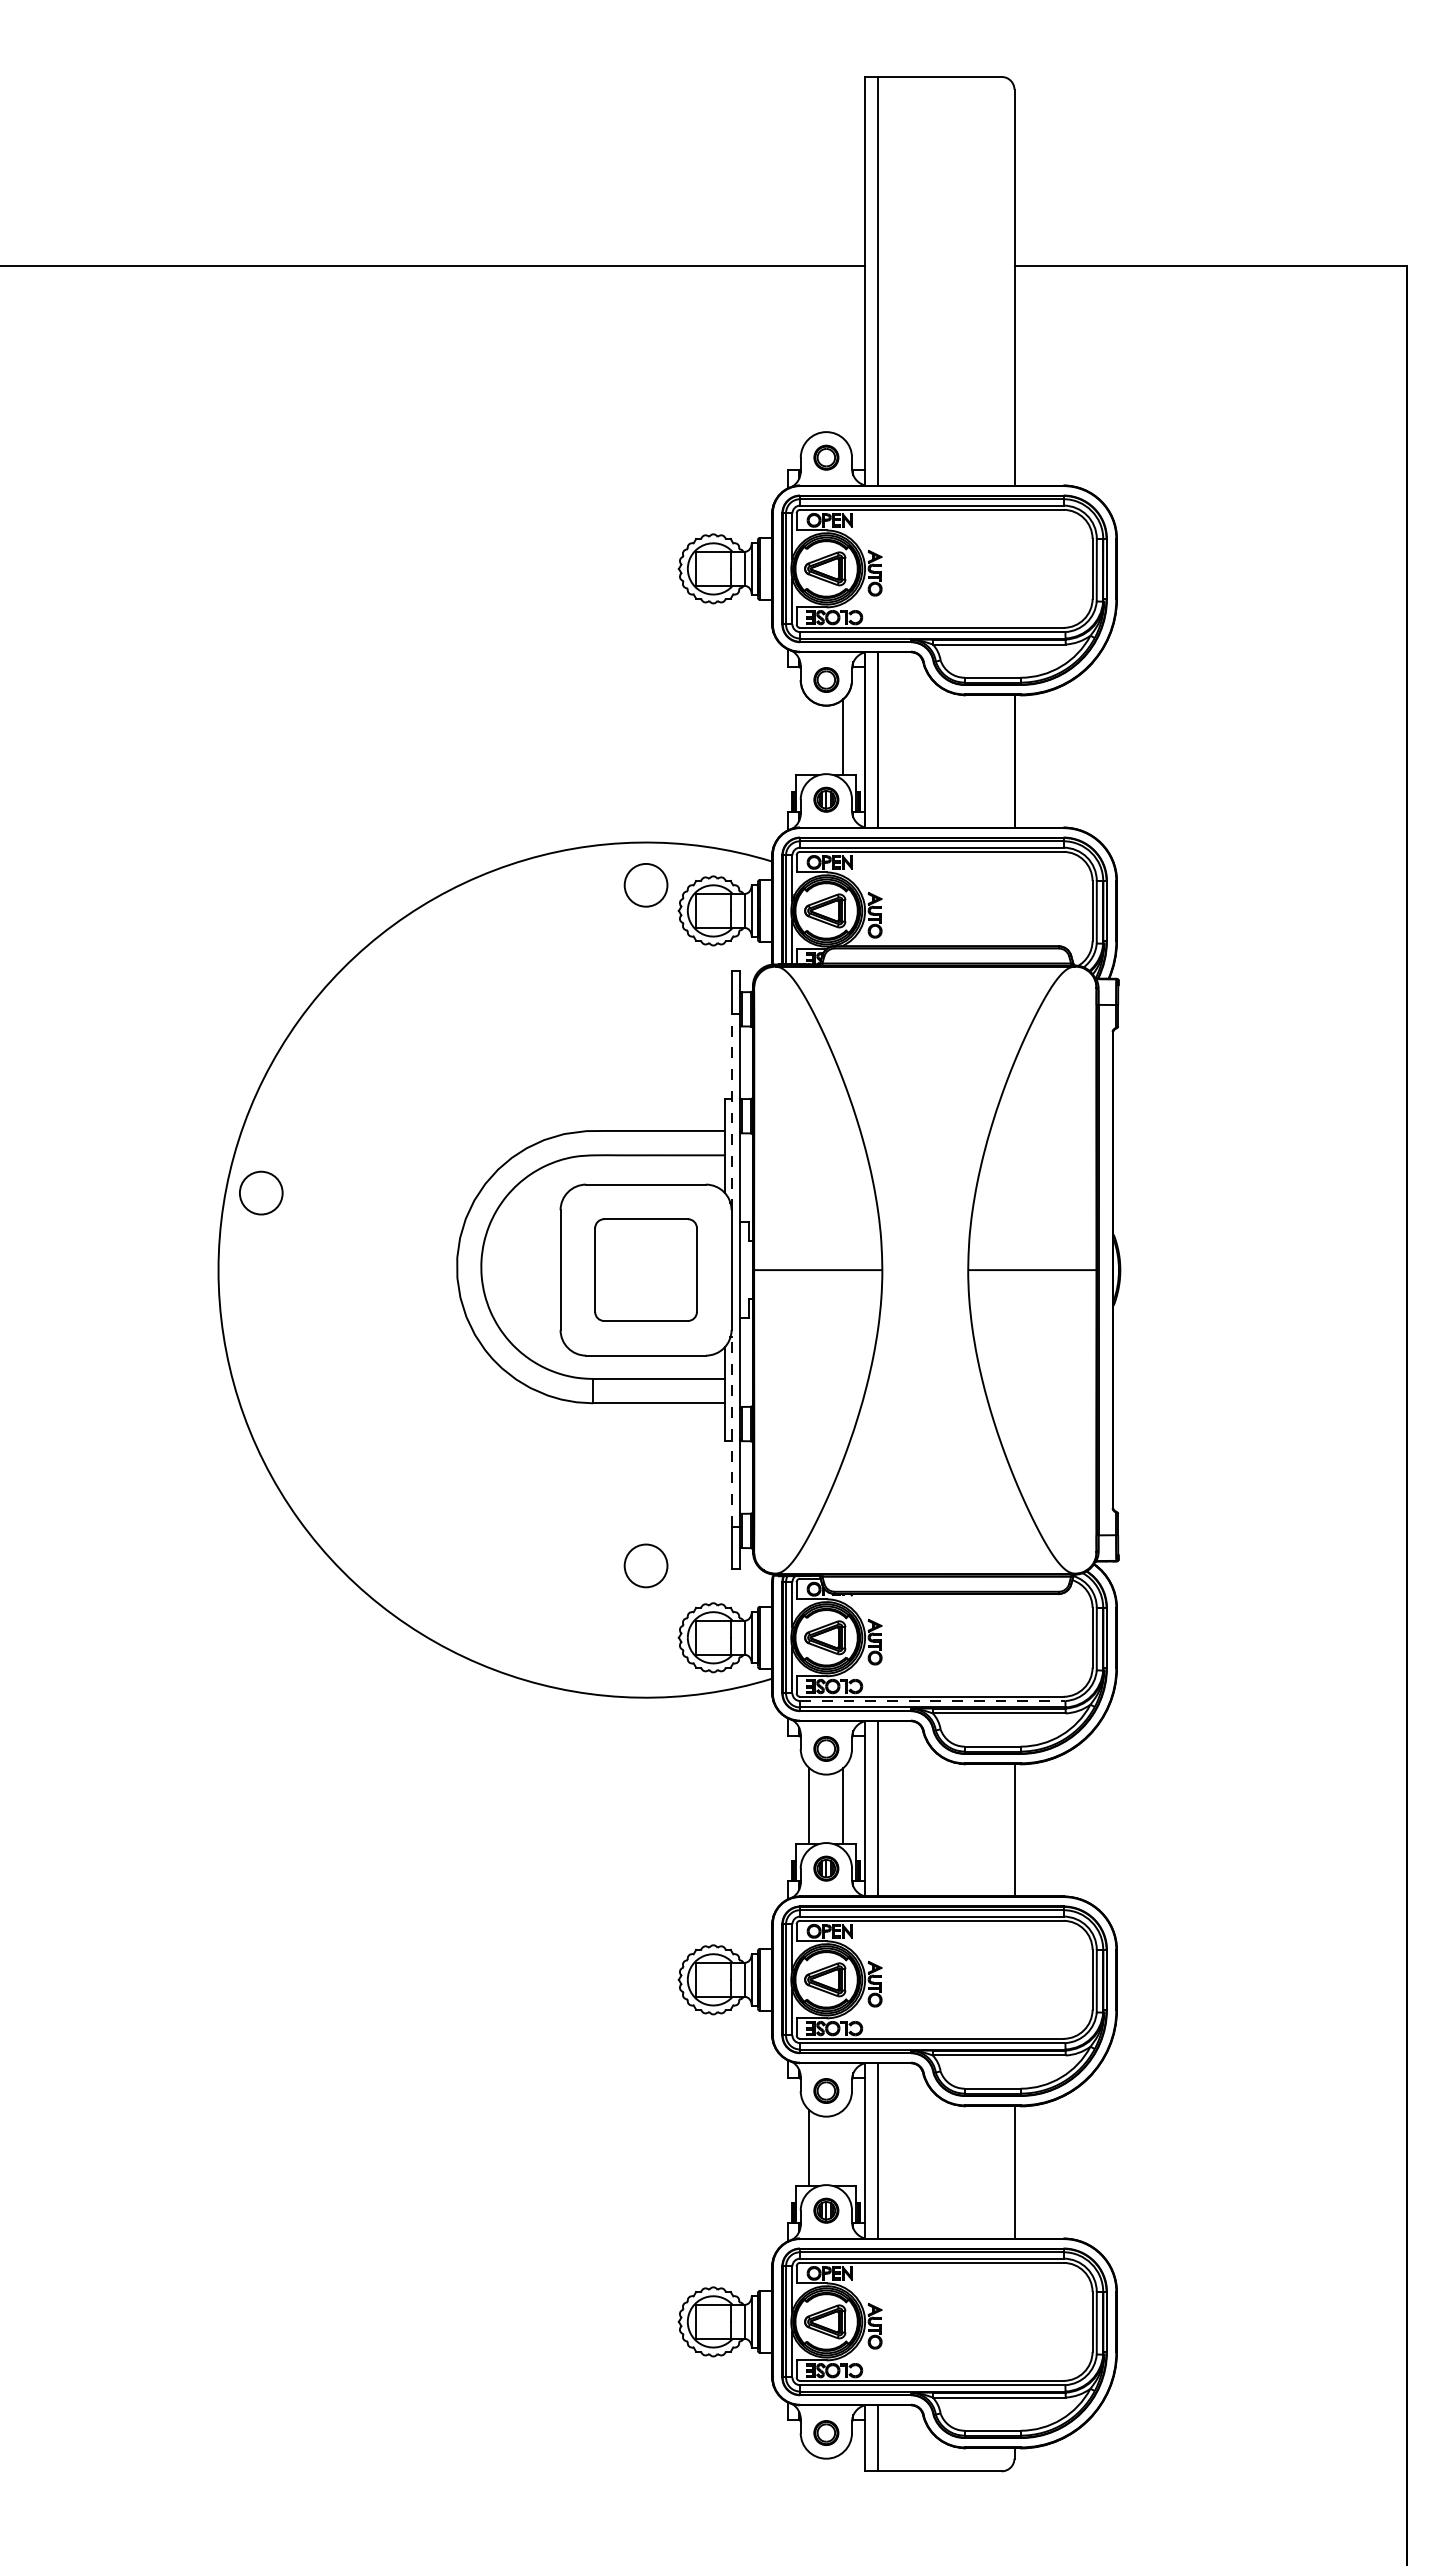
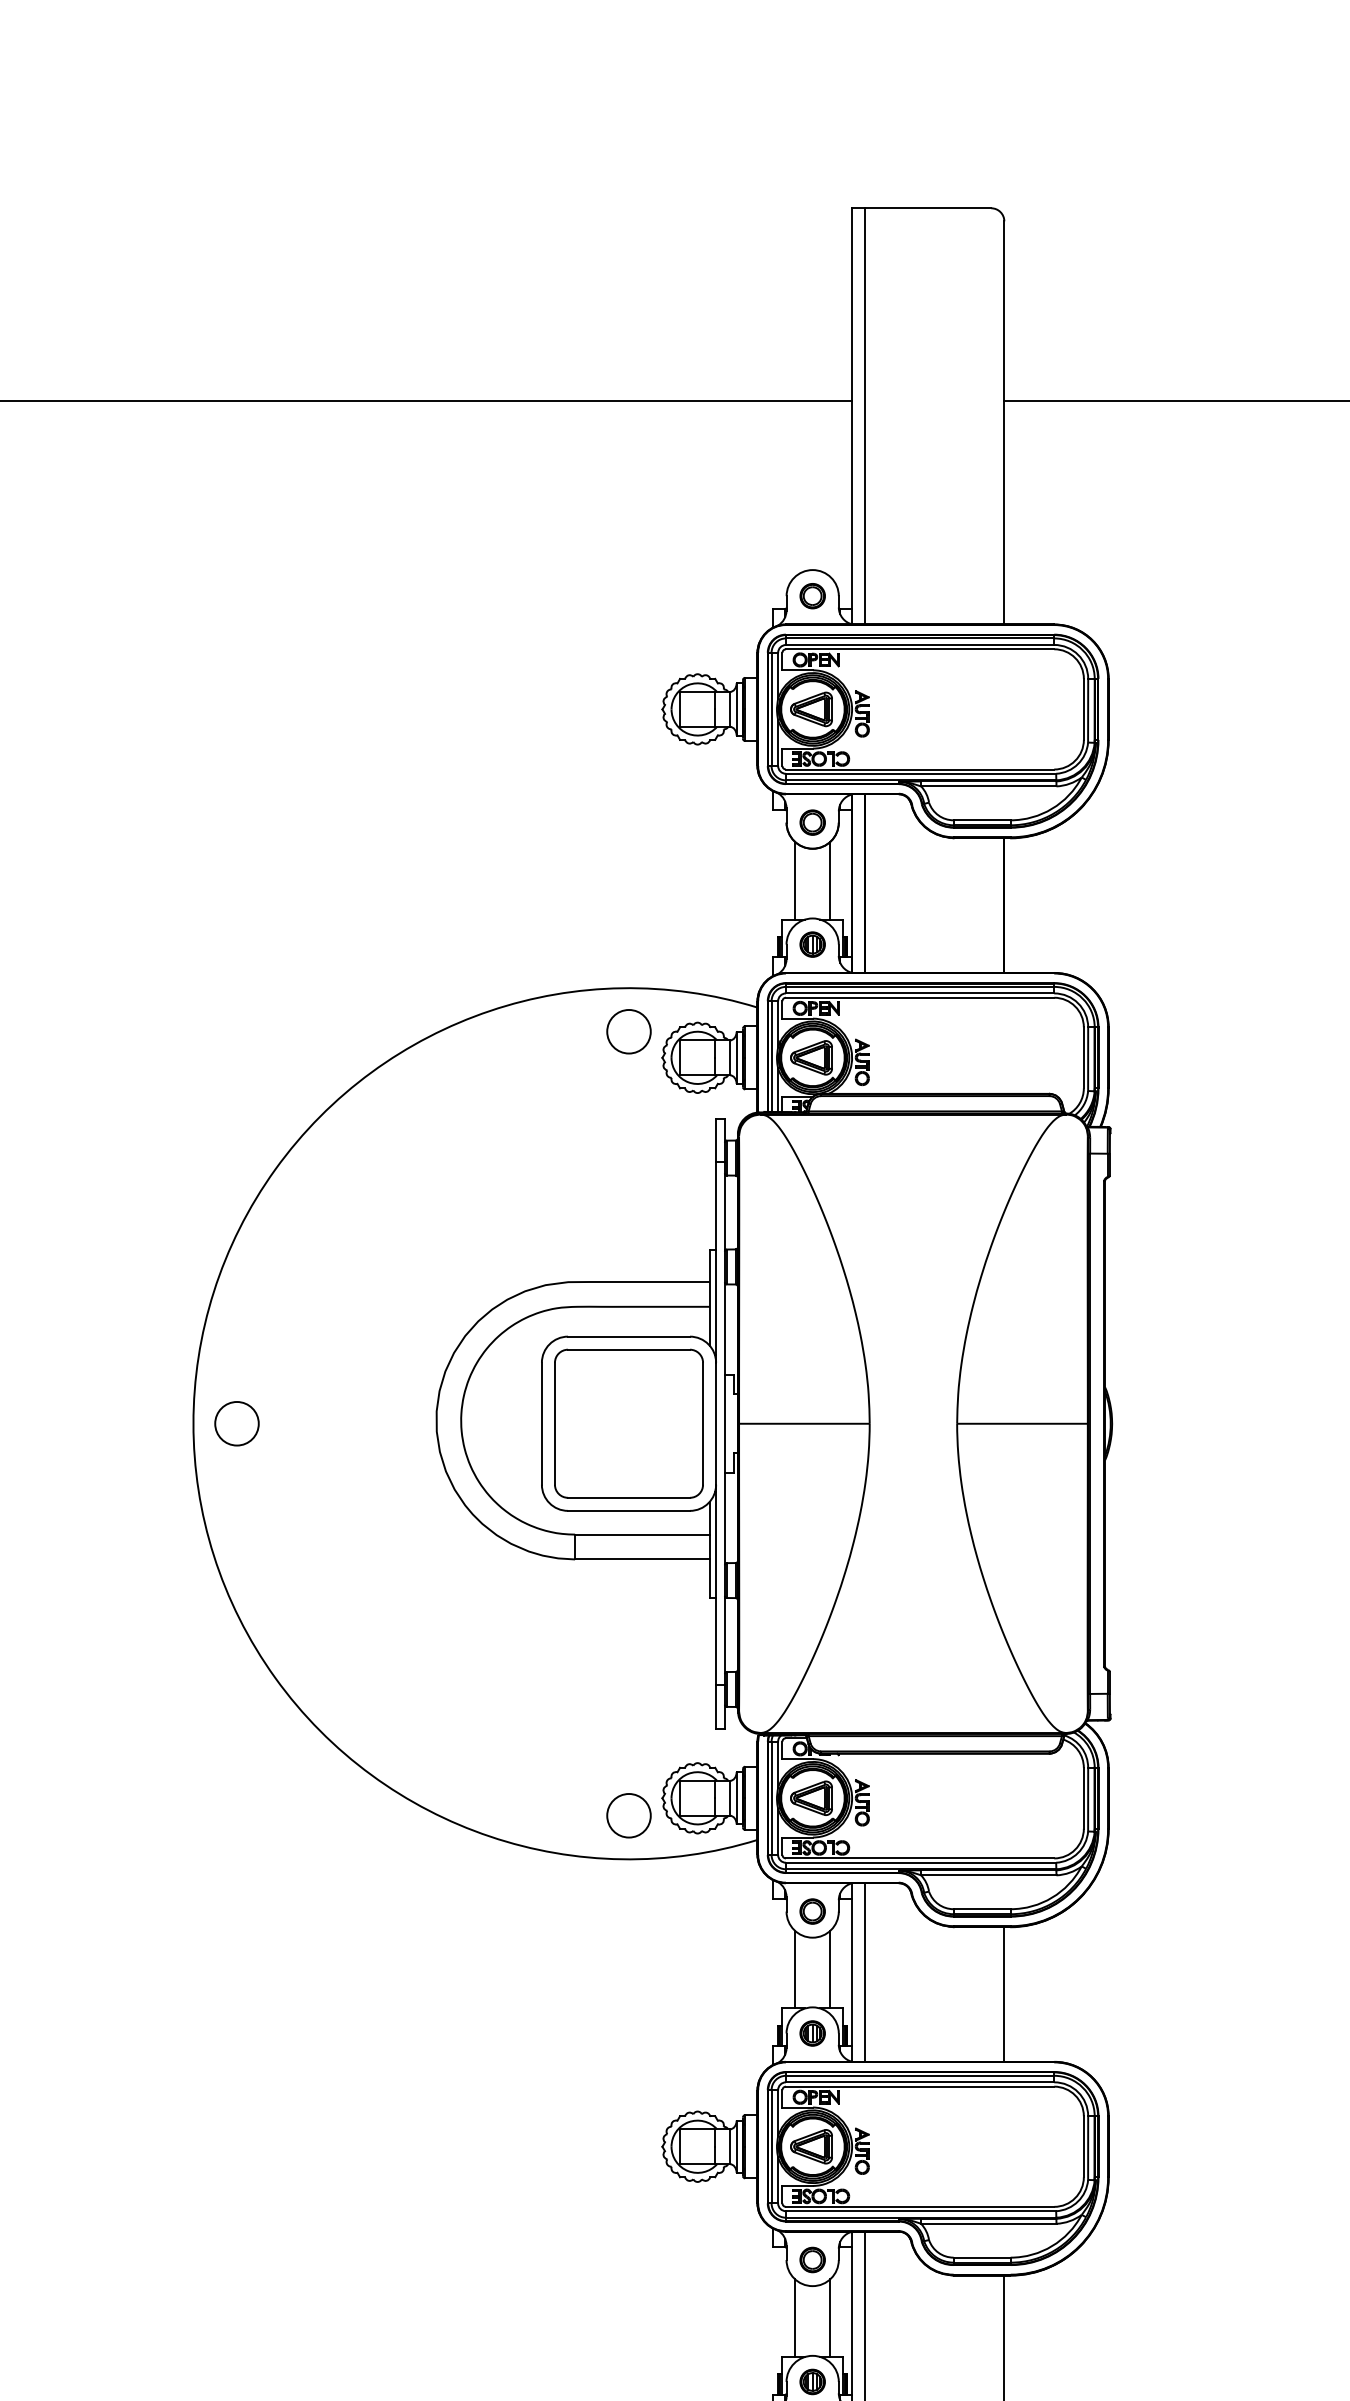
line: (809, 737) -> (795, 881), added
line: (731, 1111) -> (716, 1262), dashed -> solid
circle: (261, 1192) -> (237, 1423), moved
part: (645, 1269) -> (628, 1423), size x1.43
line: (731, 1427) -> (716, 1584), dashed -> solid
circle: (645, 1565) -> (628, 1815), moved
line: (932, 1701) -> (920, 1863), dashed -> solid
line: (843, 2148) -> (830, 2318), added

